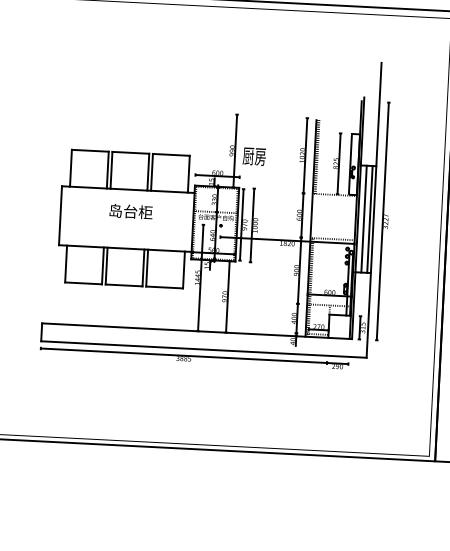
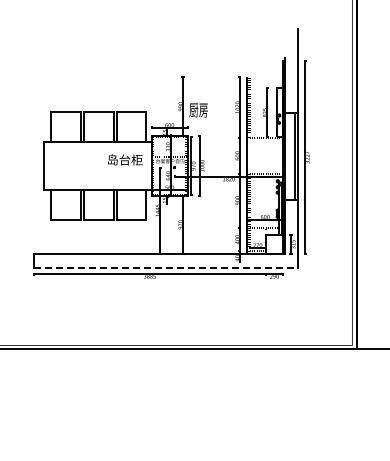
text: (131, 211) -> (125, 159), moved
line: (363, 219) -> (289, 156), removed
line: (203, 349) -> (165, 268), solid -> dashed

